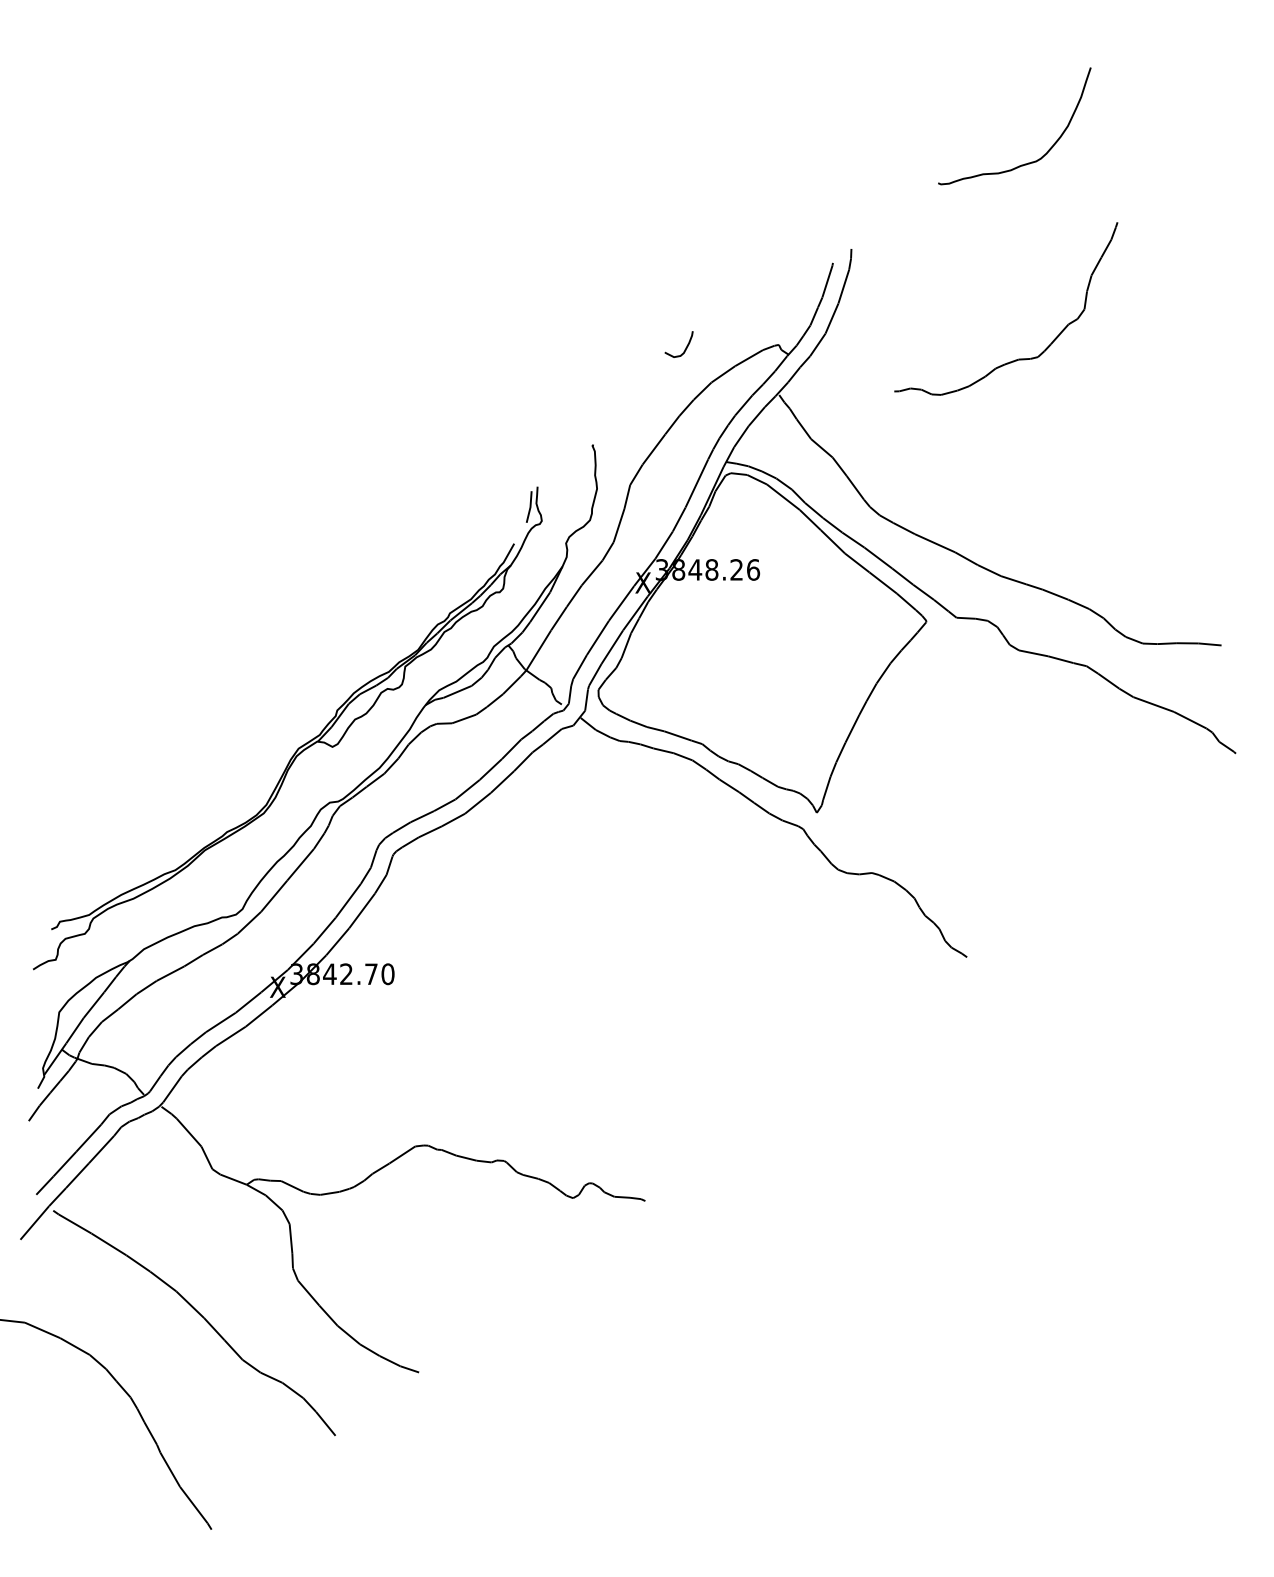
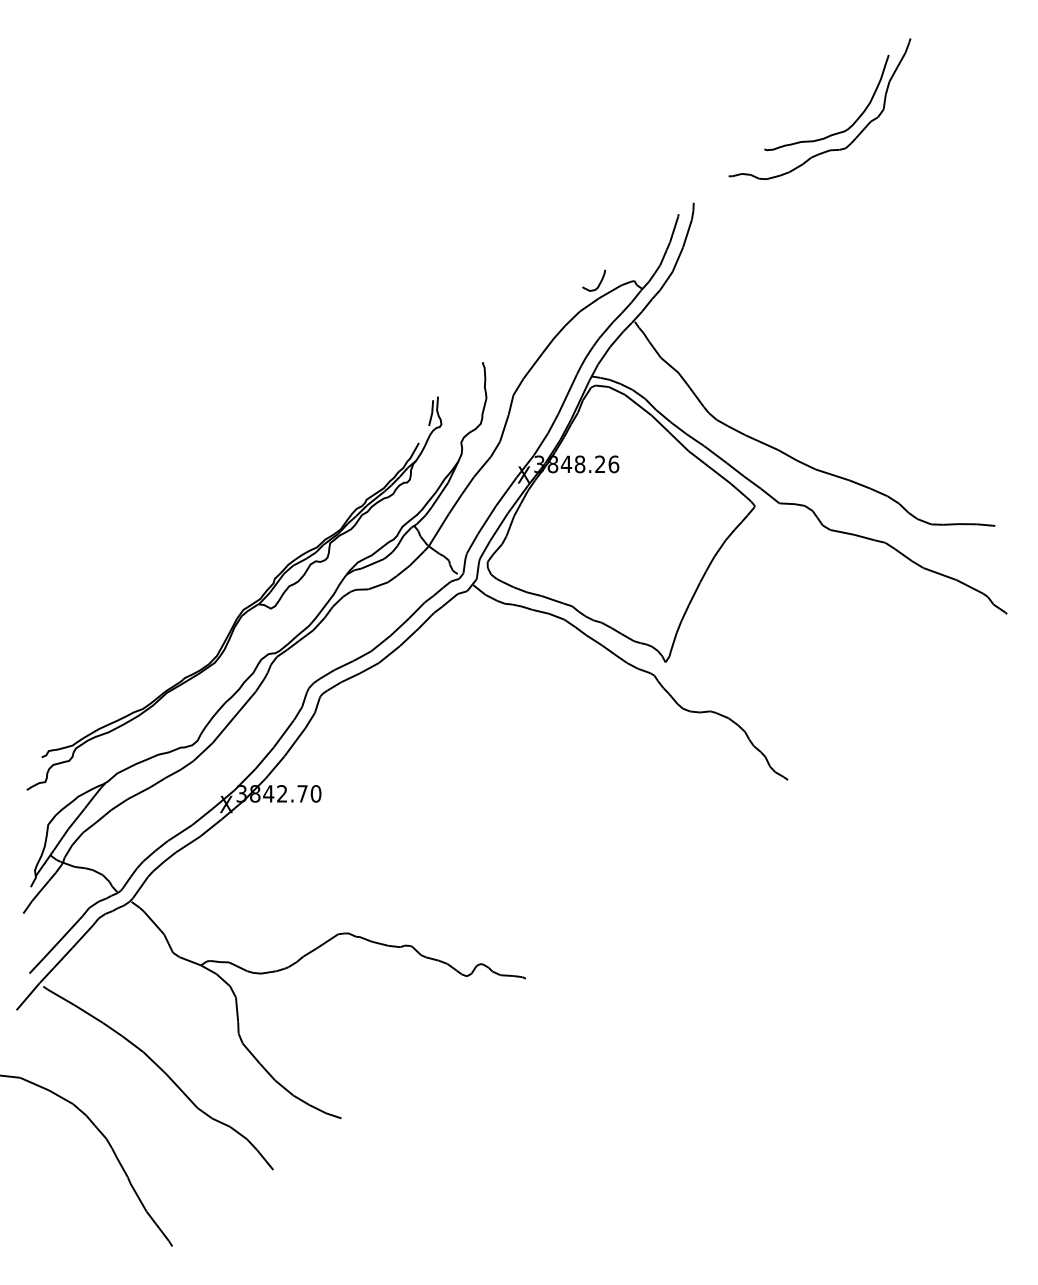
curve: (685, 347) -> (599, 283), moved
curve: (1018, 358) -> (829, 149), moved

